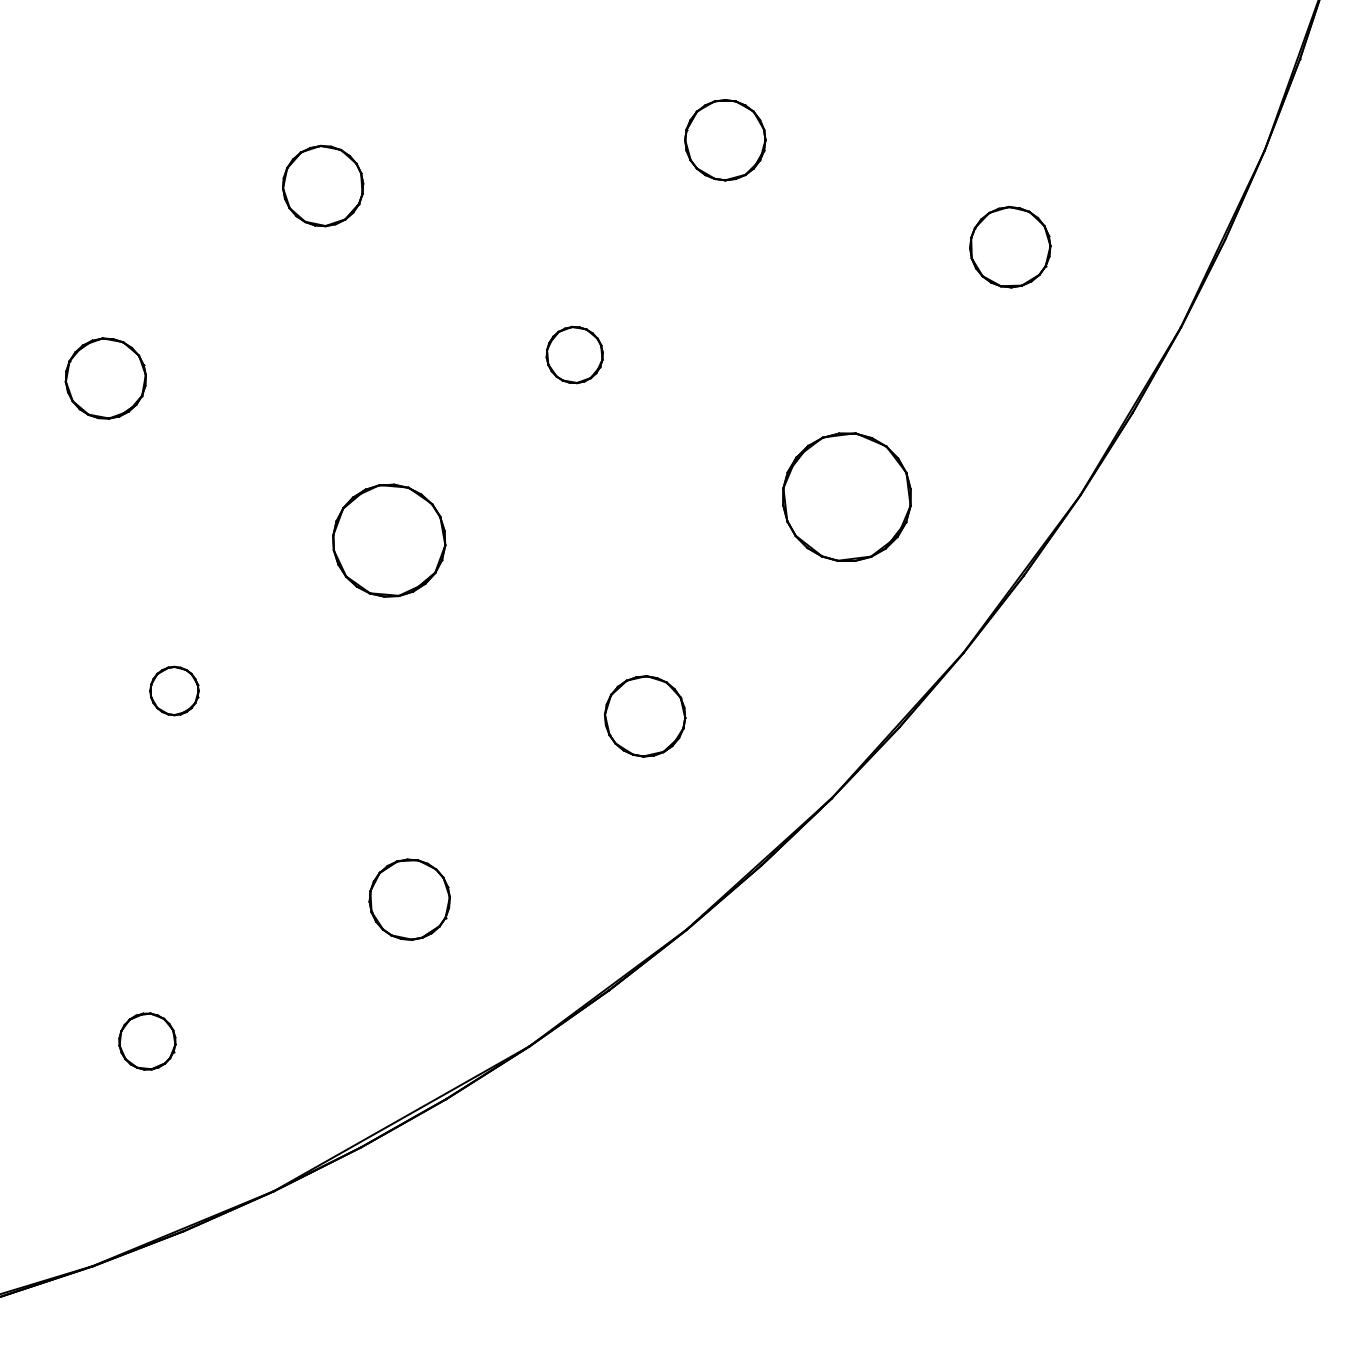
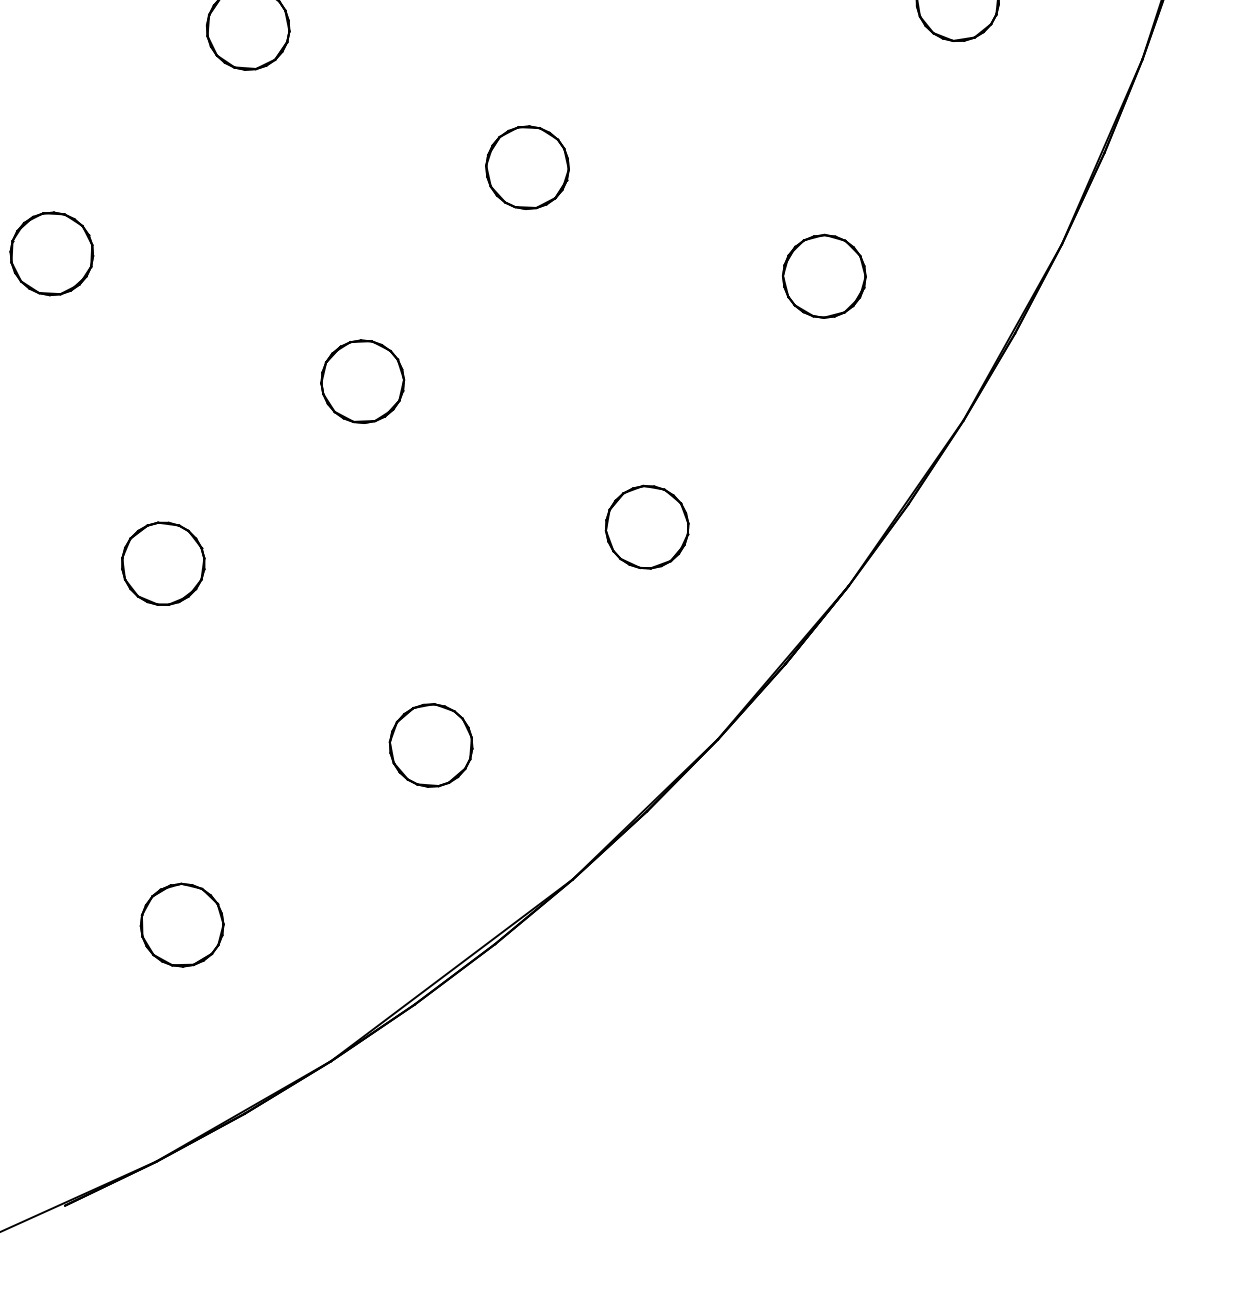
part: (574, 354) -> (527, 167), size x1.43
part: (847, 496) -> (824, 275), size x0.62
part: (389, 540) -> (362, 381), size x0.71
part: (174, 690) -> (163, 563), size x1.67
part: (147, 1041) -> (182, 925), size x1.43

